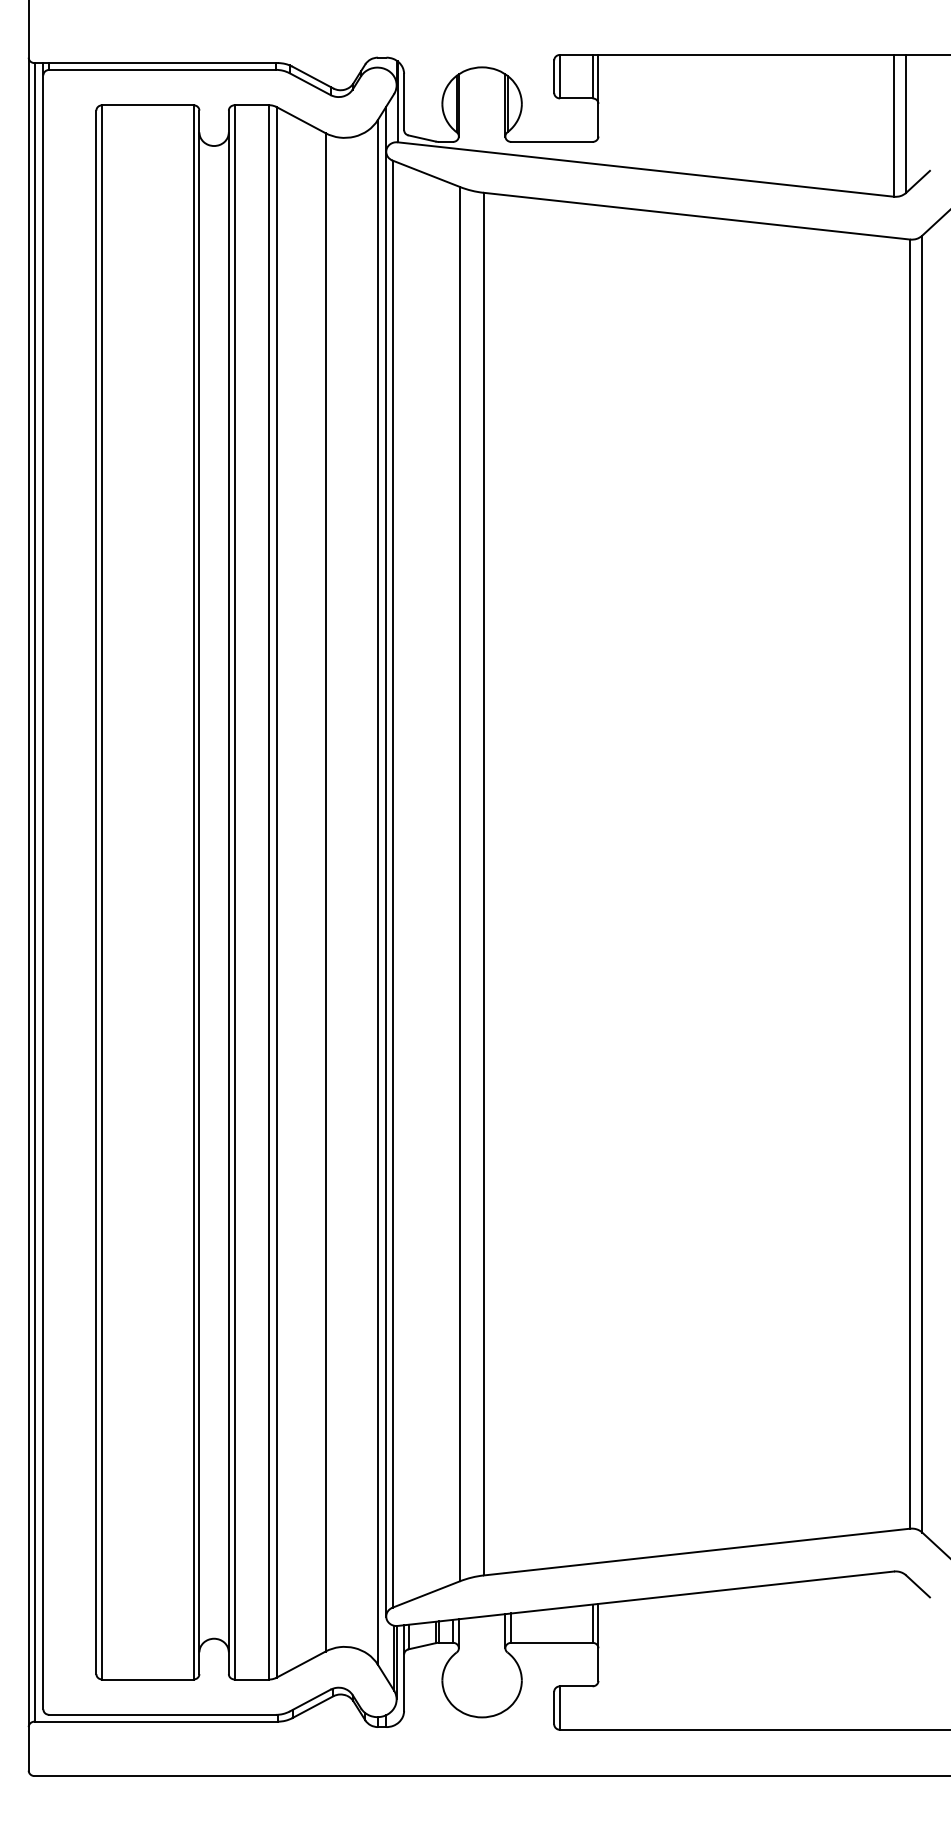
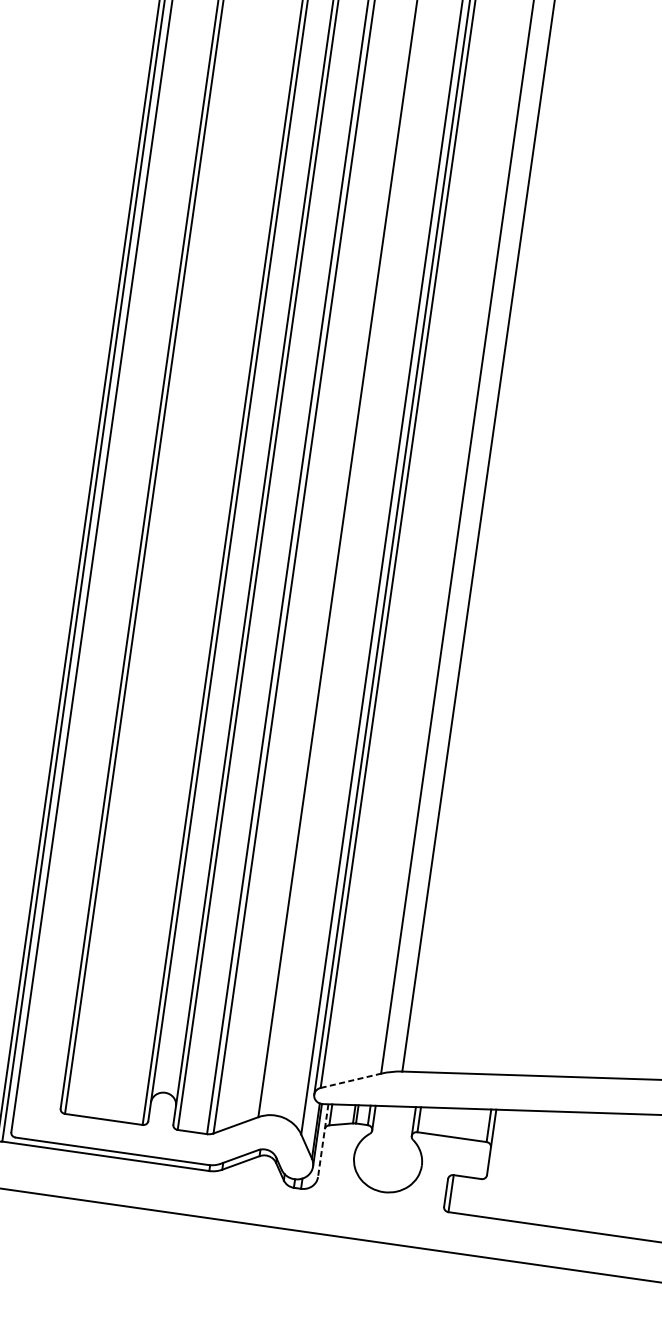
line: (426, 1594) -> (351, 1080), solid -> dashed
line: (404, 1668) -> (323, 1141), solid -> dashed

